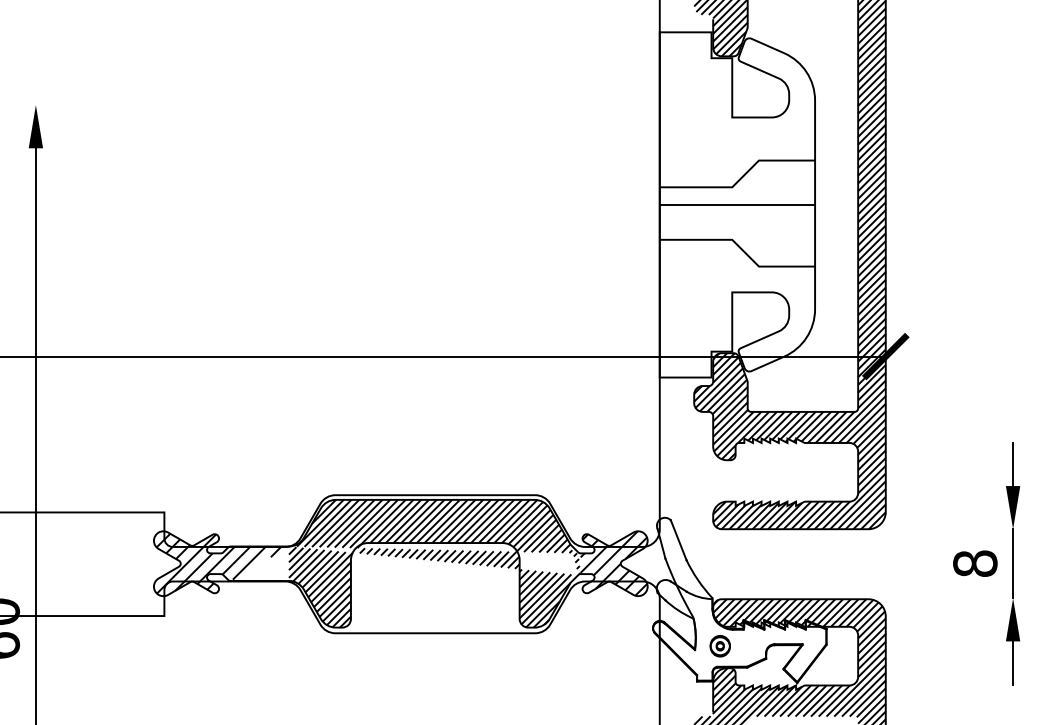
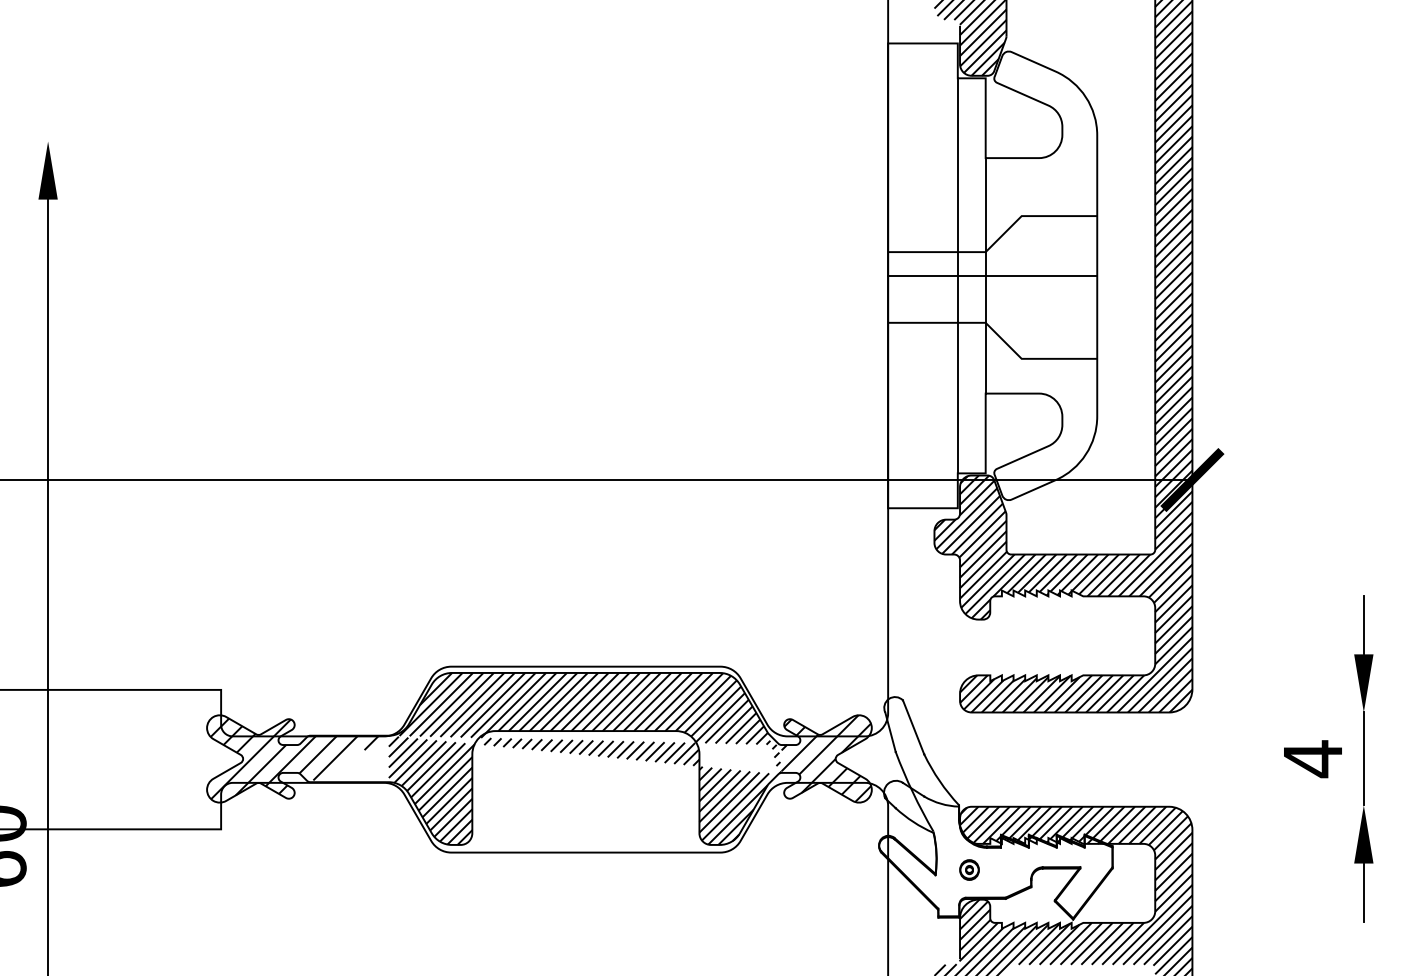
line: (711, 204) -> (957, 275), added
line: (732, 204) -> (985, 275), added
text: (975, 564) -> (1313, 759), 8 -> 4
part: (720, 645) -> (969, 869), size x0.71

